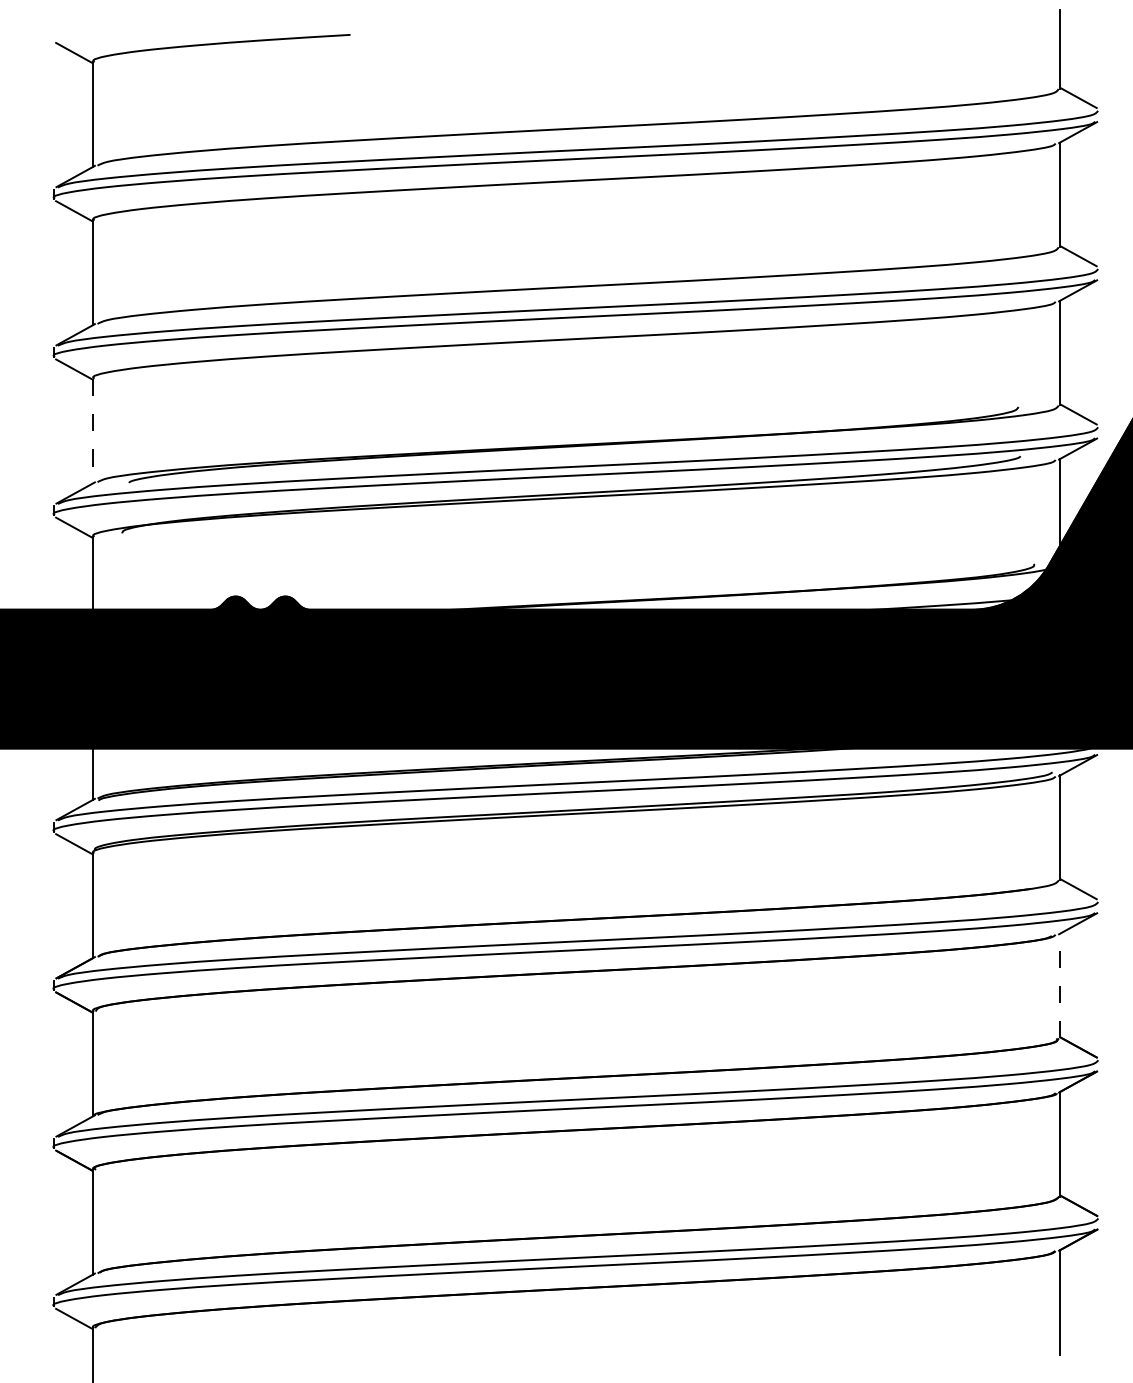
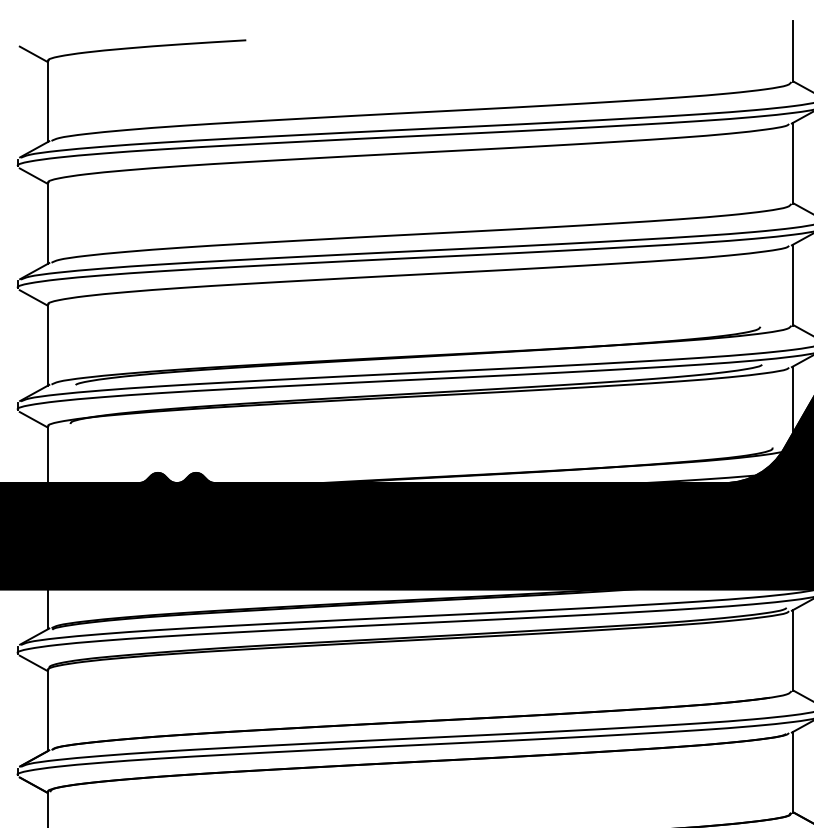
line: (93, 431) -> (48, 345), dashed -> solid
line: (1060, 985) -> (792, 772), dashed -> solid

